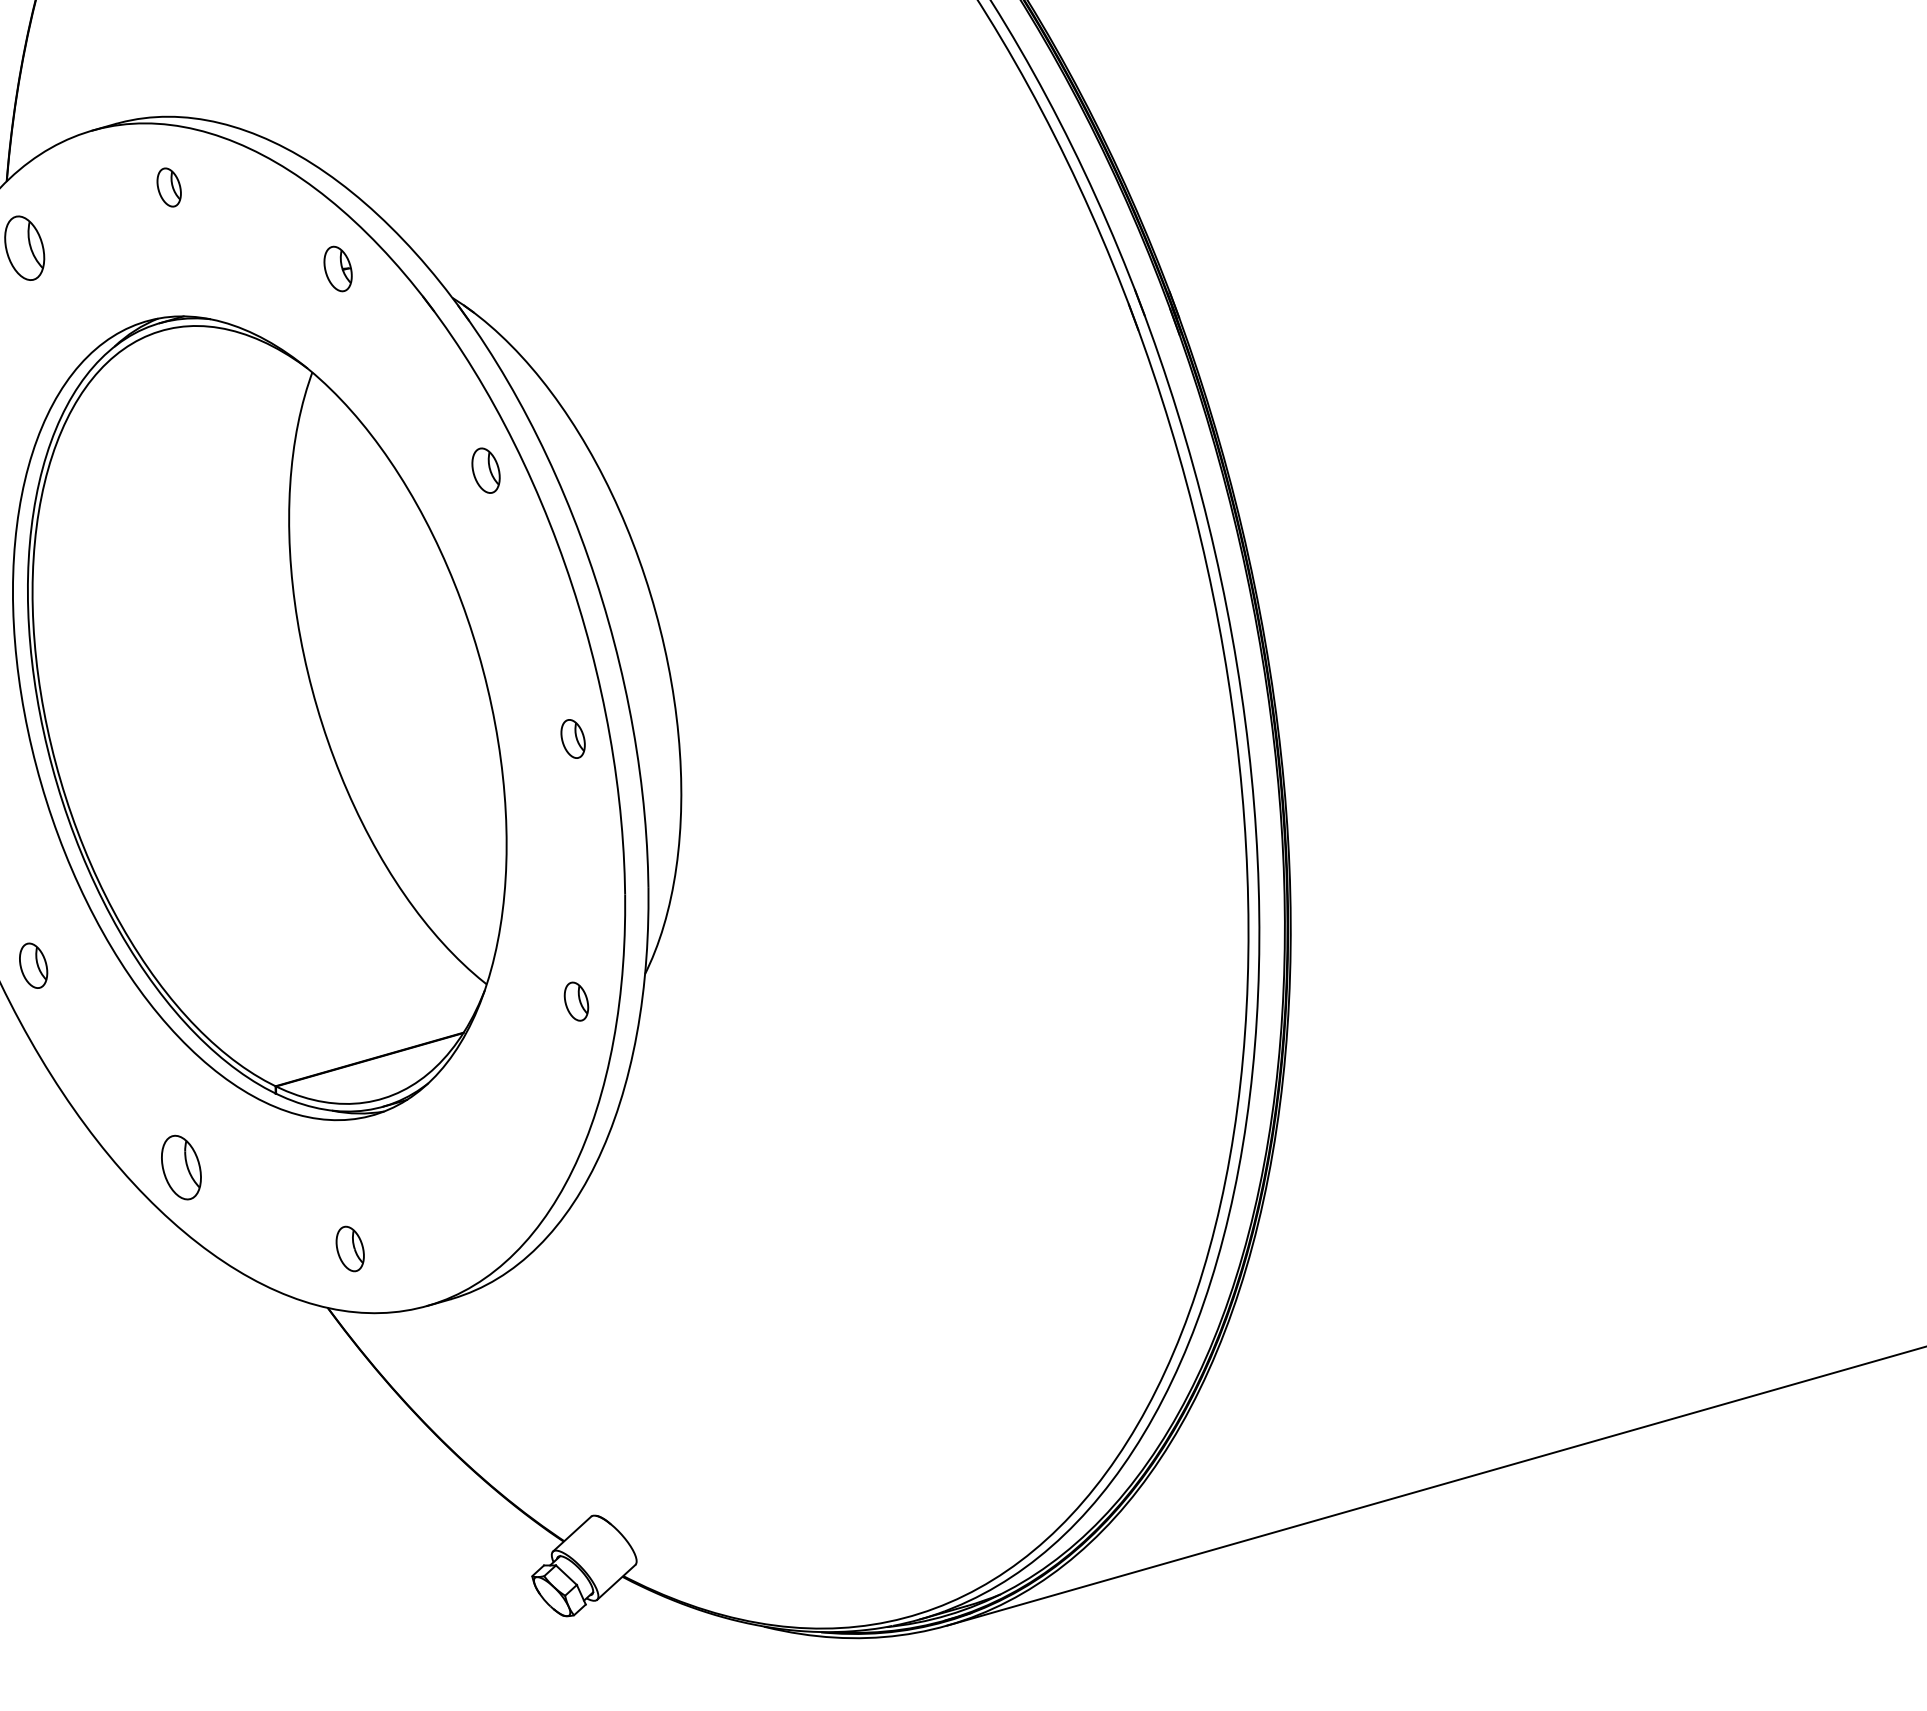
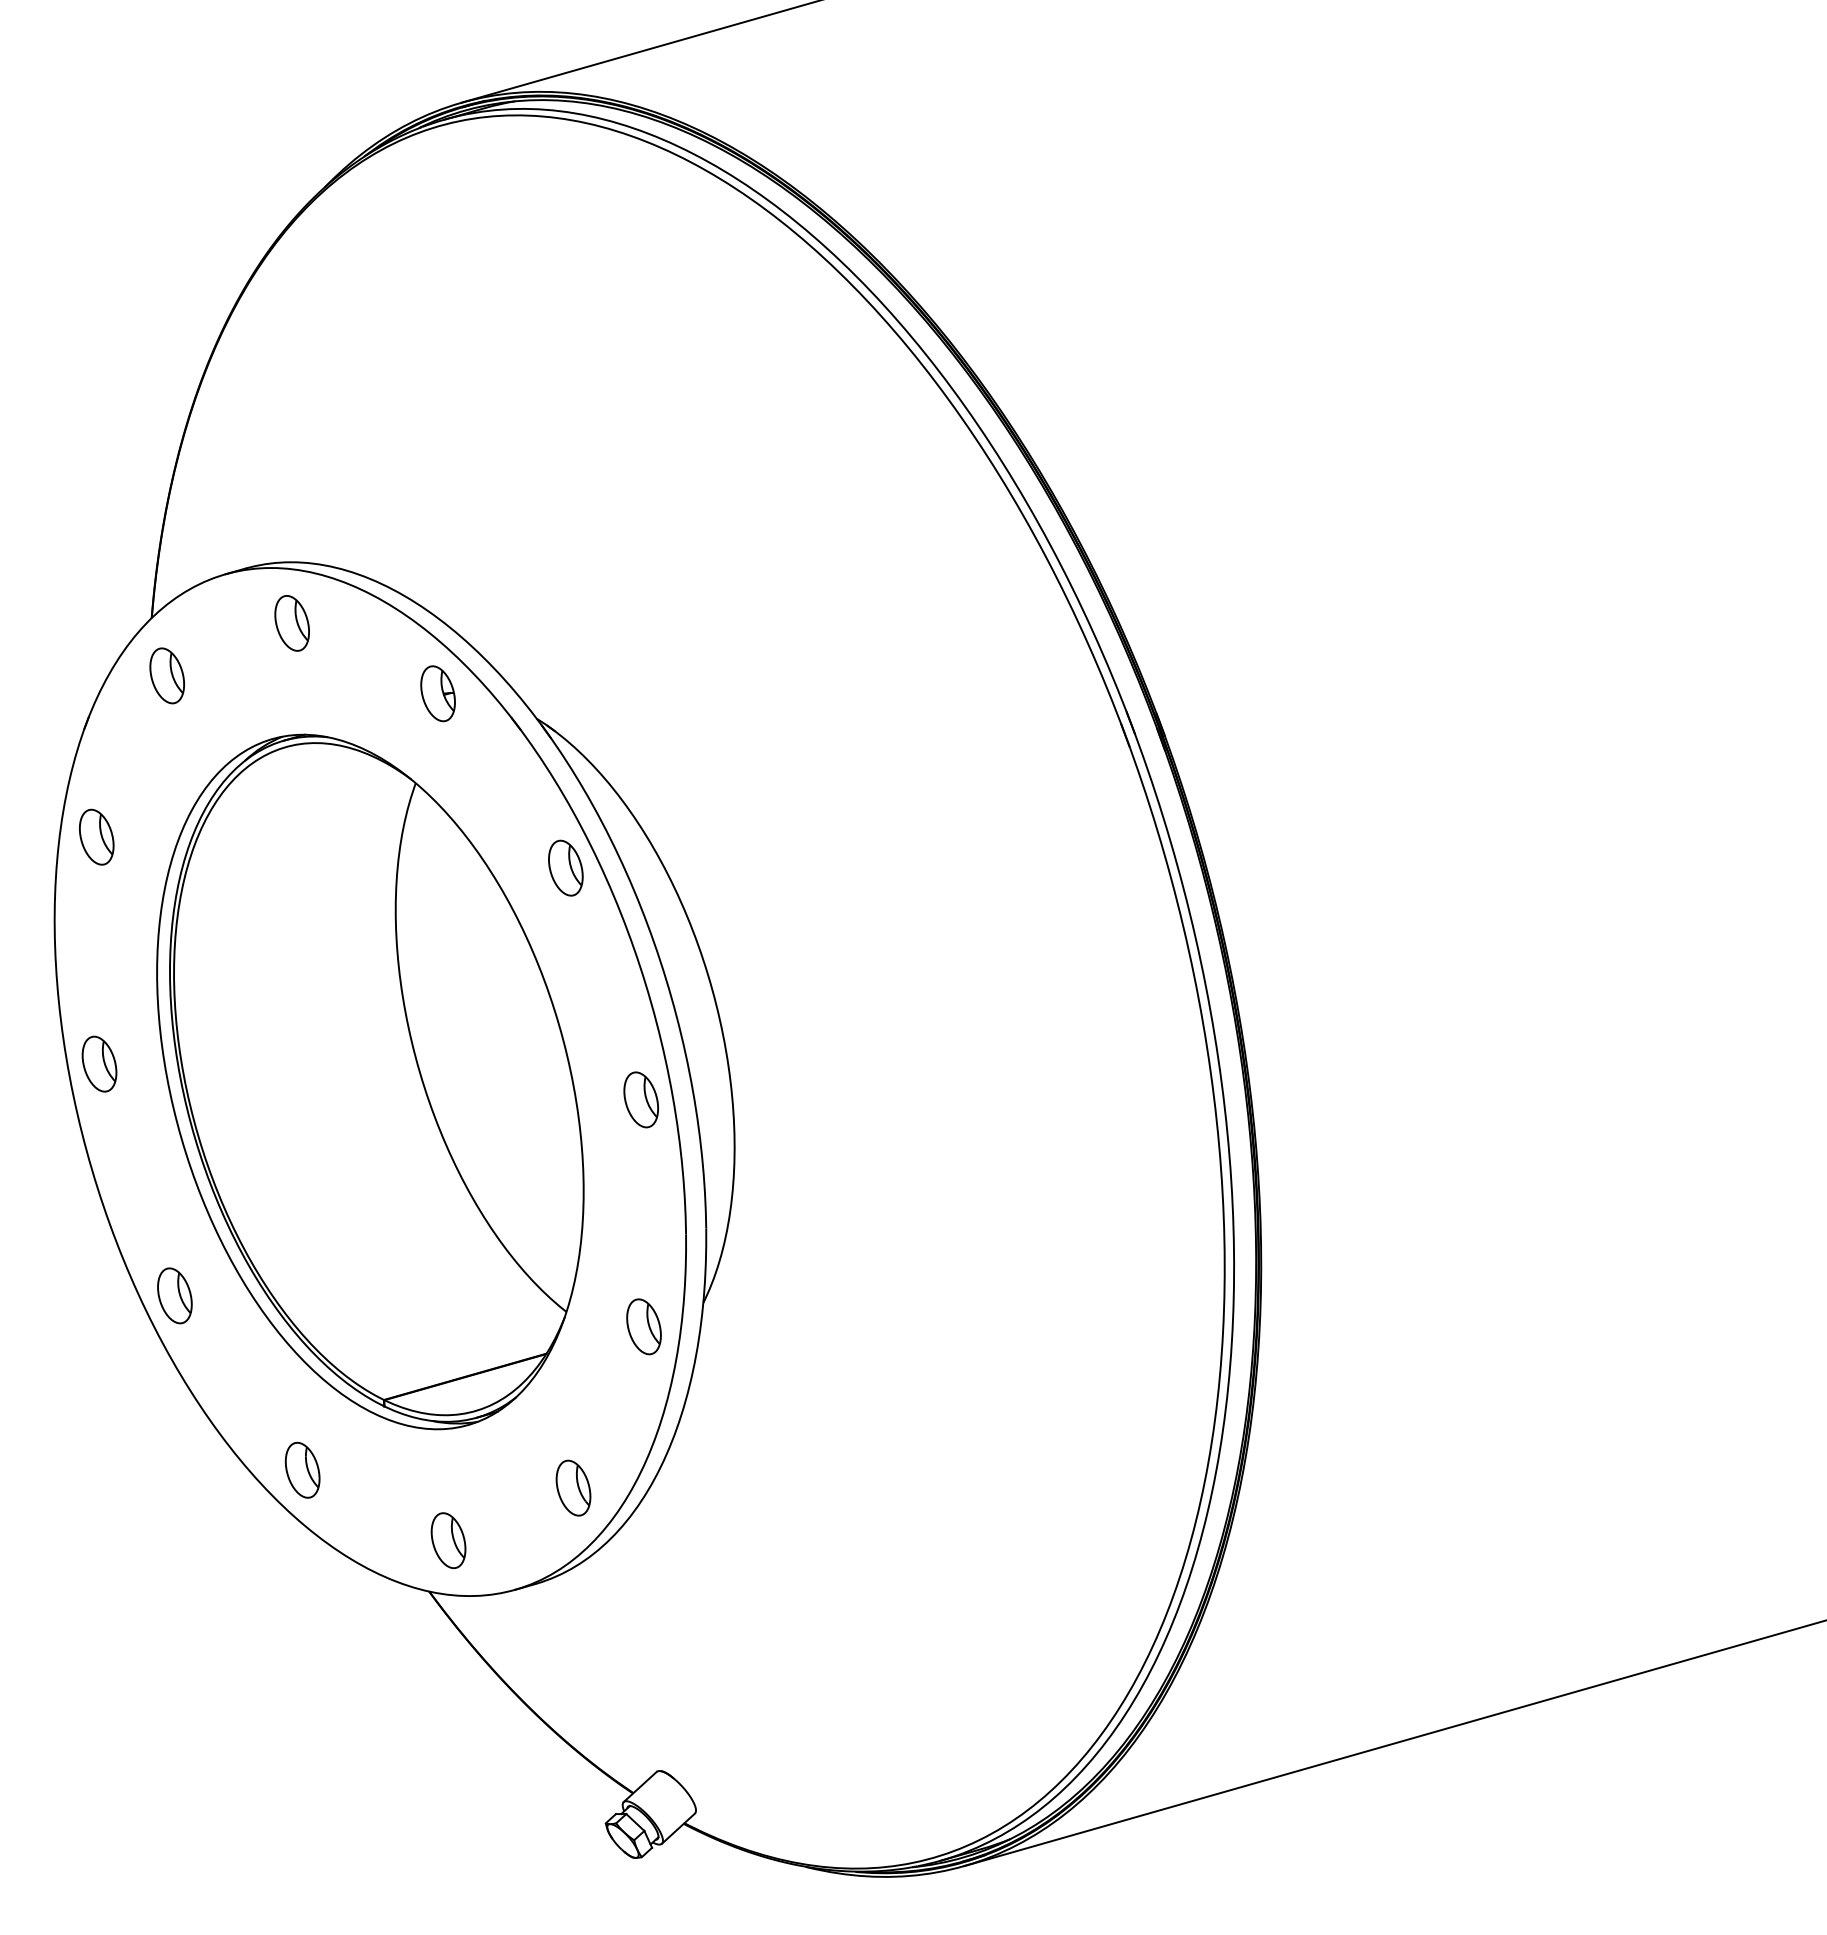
part: (168, 187) -> (291, 623), size x1.67
part: (337, 268) -> (437, 693), size x1.43
part: (485, 470) -> (565, 867), size x1.43
part: (572, 738) -> (640, 1099), size x1.67
part: (33, 965) -> (174, 1295), size x1.43
part: (575, 1001) -> (643, 1326), size x1.67
part: (494, 1187) -> (573, 1487), added
part: (350, 1248) -> (448, 1540), size x1.43

